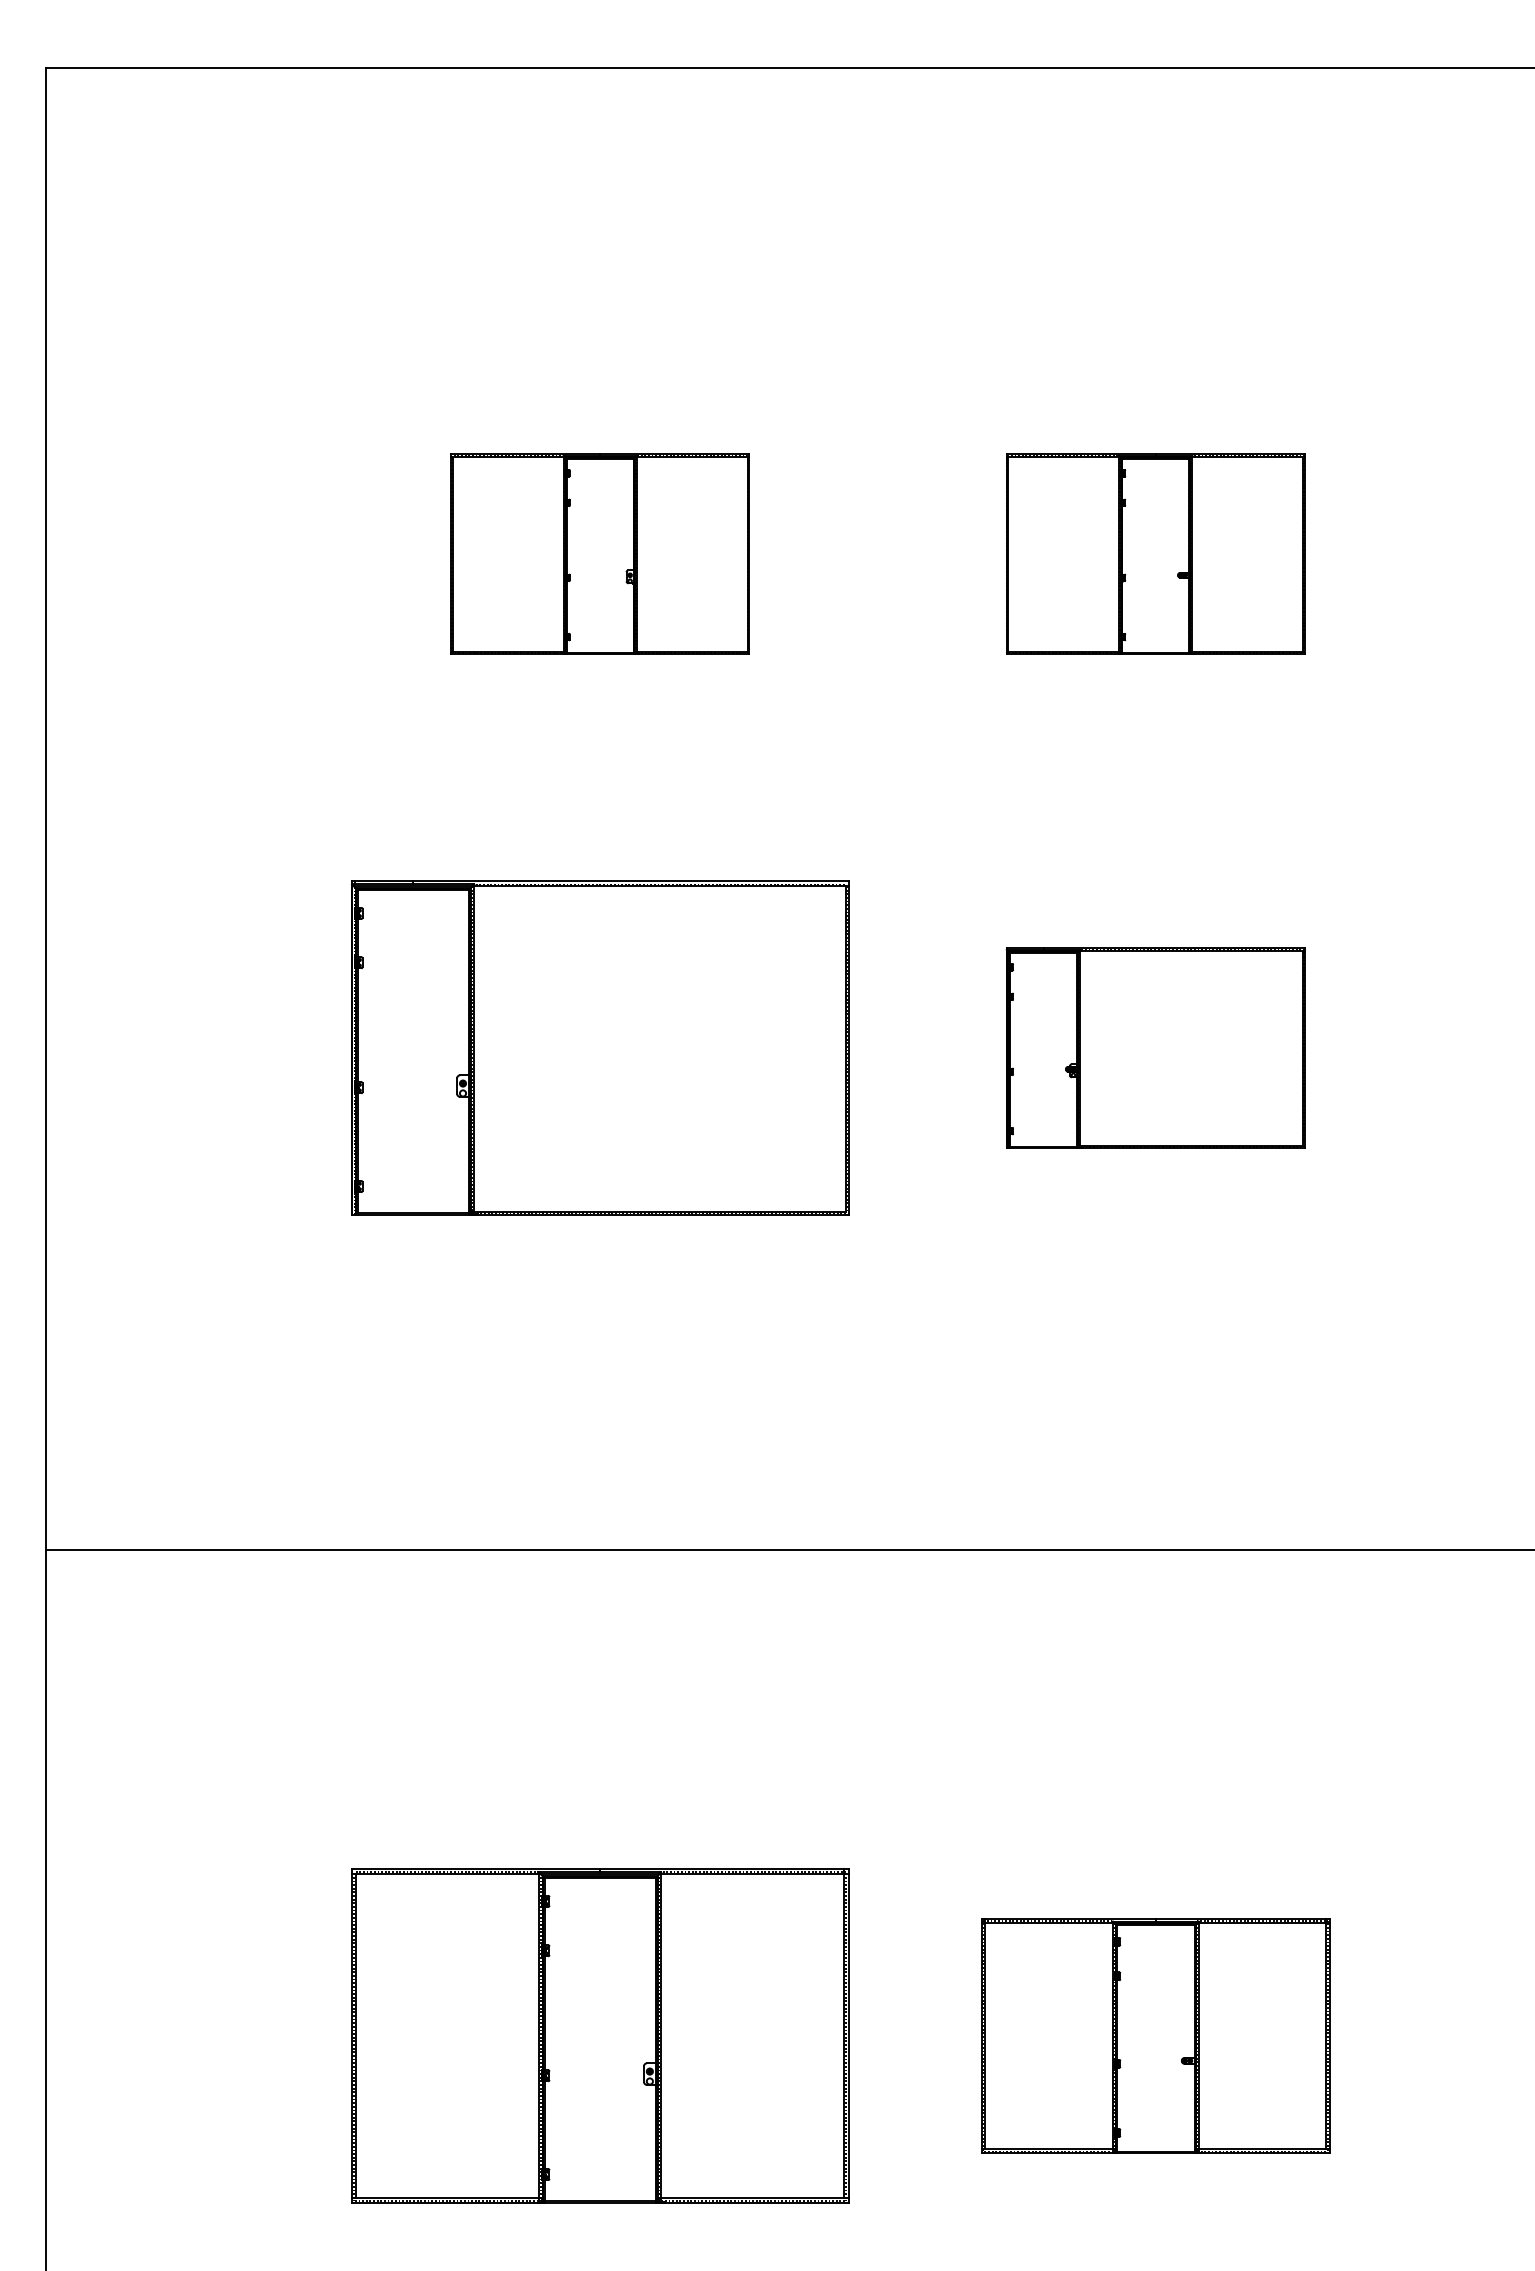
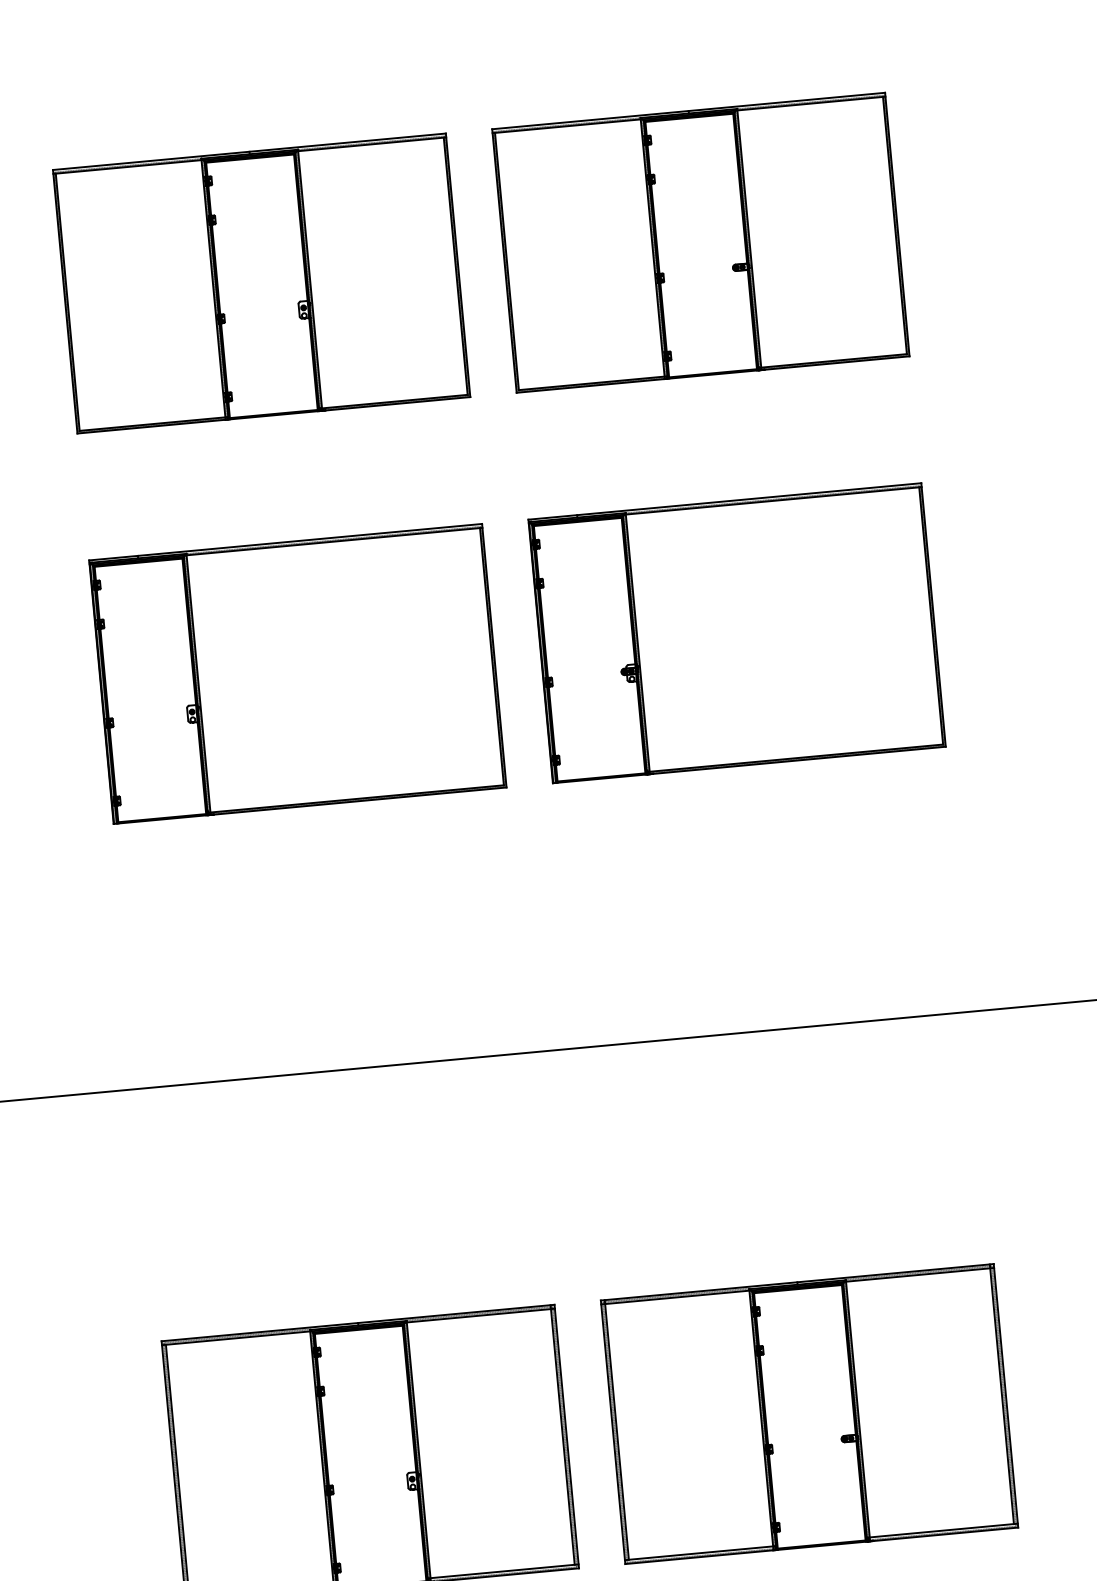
part: (600, 553) -> (261, 283), size x1.67
part: (1155, 553) -> (700, 242), size x1.67
part: (1155, 1047) -> (736, 632), size x1.67
part: (1155, 2035) -> (809, 1413), size x1.43

